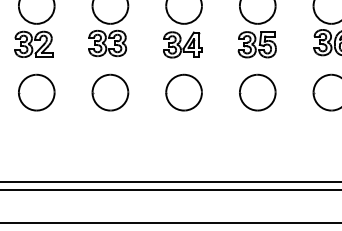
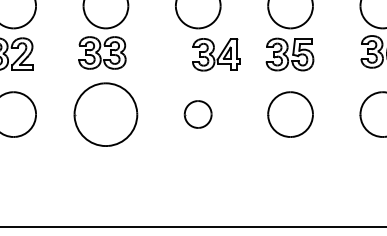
part: (182, 44) -> (216, 54), moved
part: (110, 92) -> (106, 114), size x1.4
part: (183, 92) -> (197, 114), size x0.6

